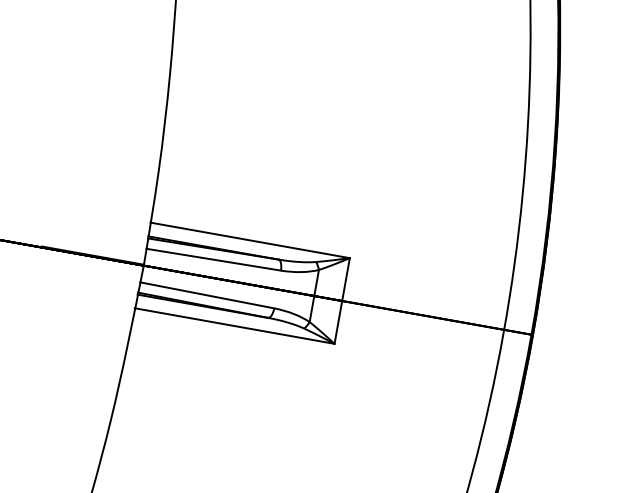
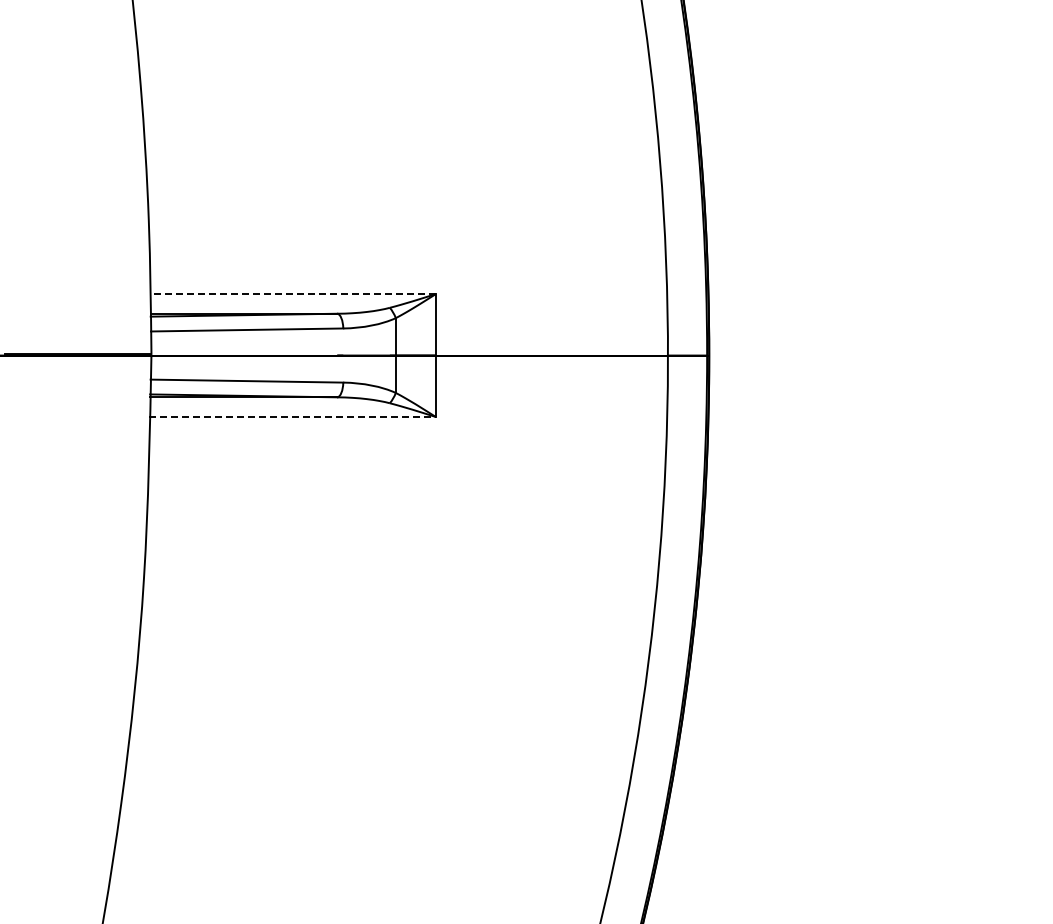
line: (250, 240) -> (293, 294), solid -> dashed
line: (235, 325) -> (293, 416), solid -> dashed

